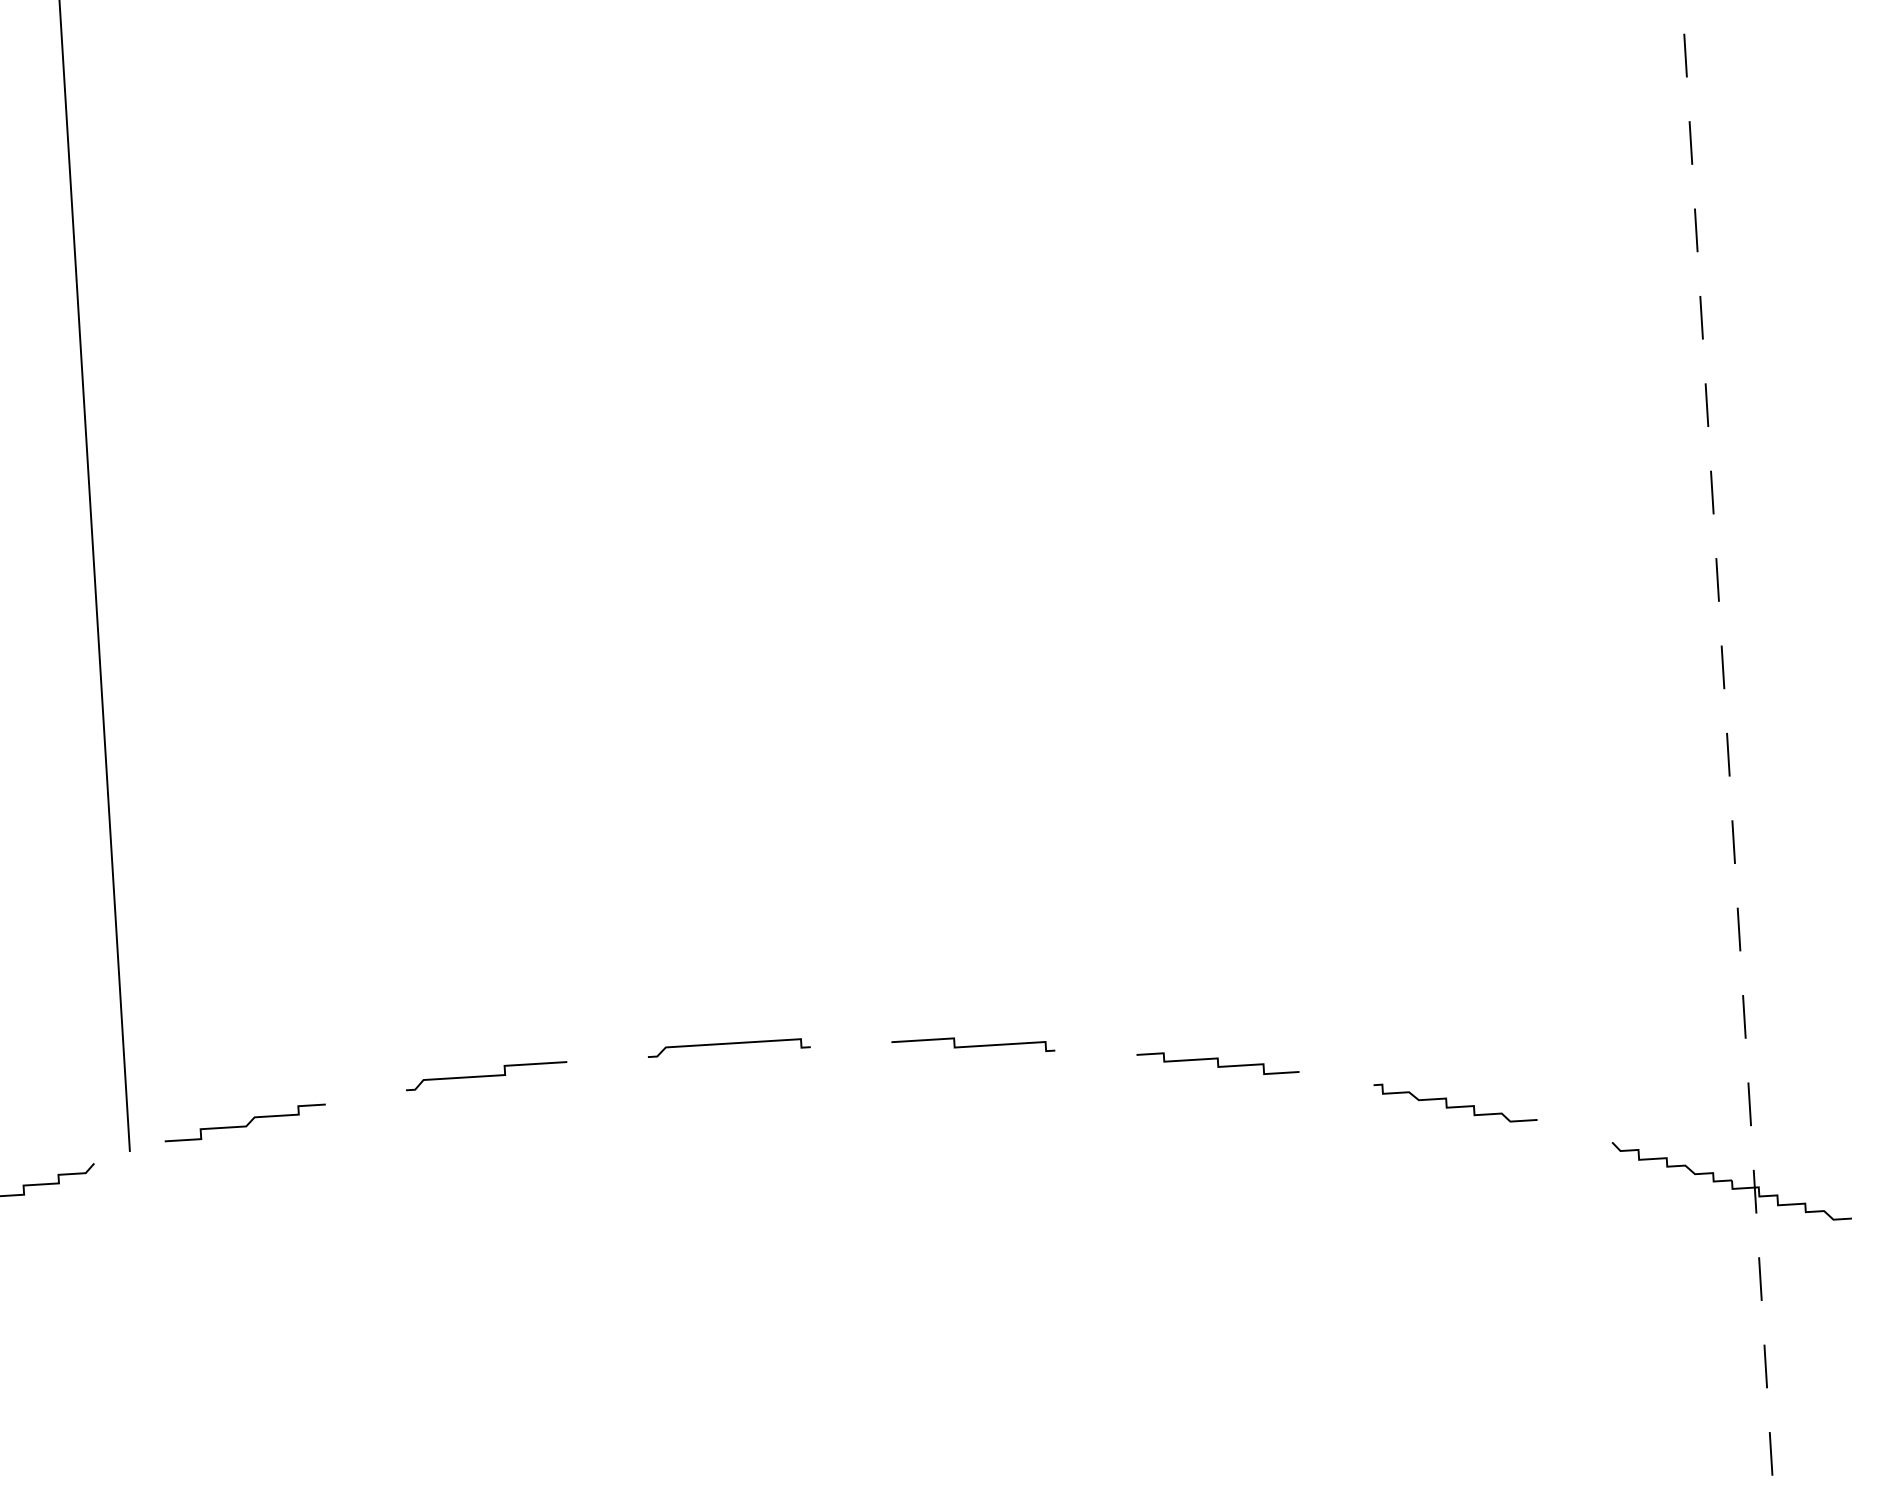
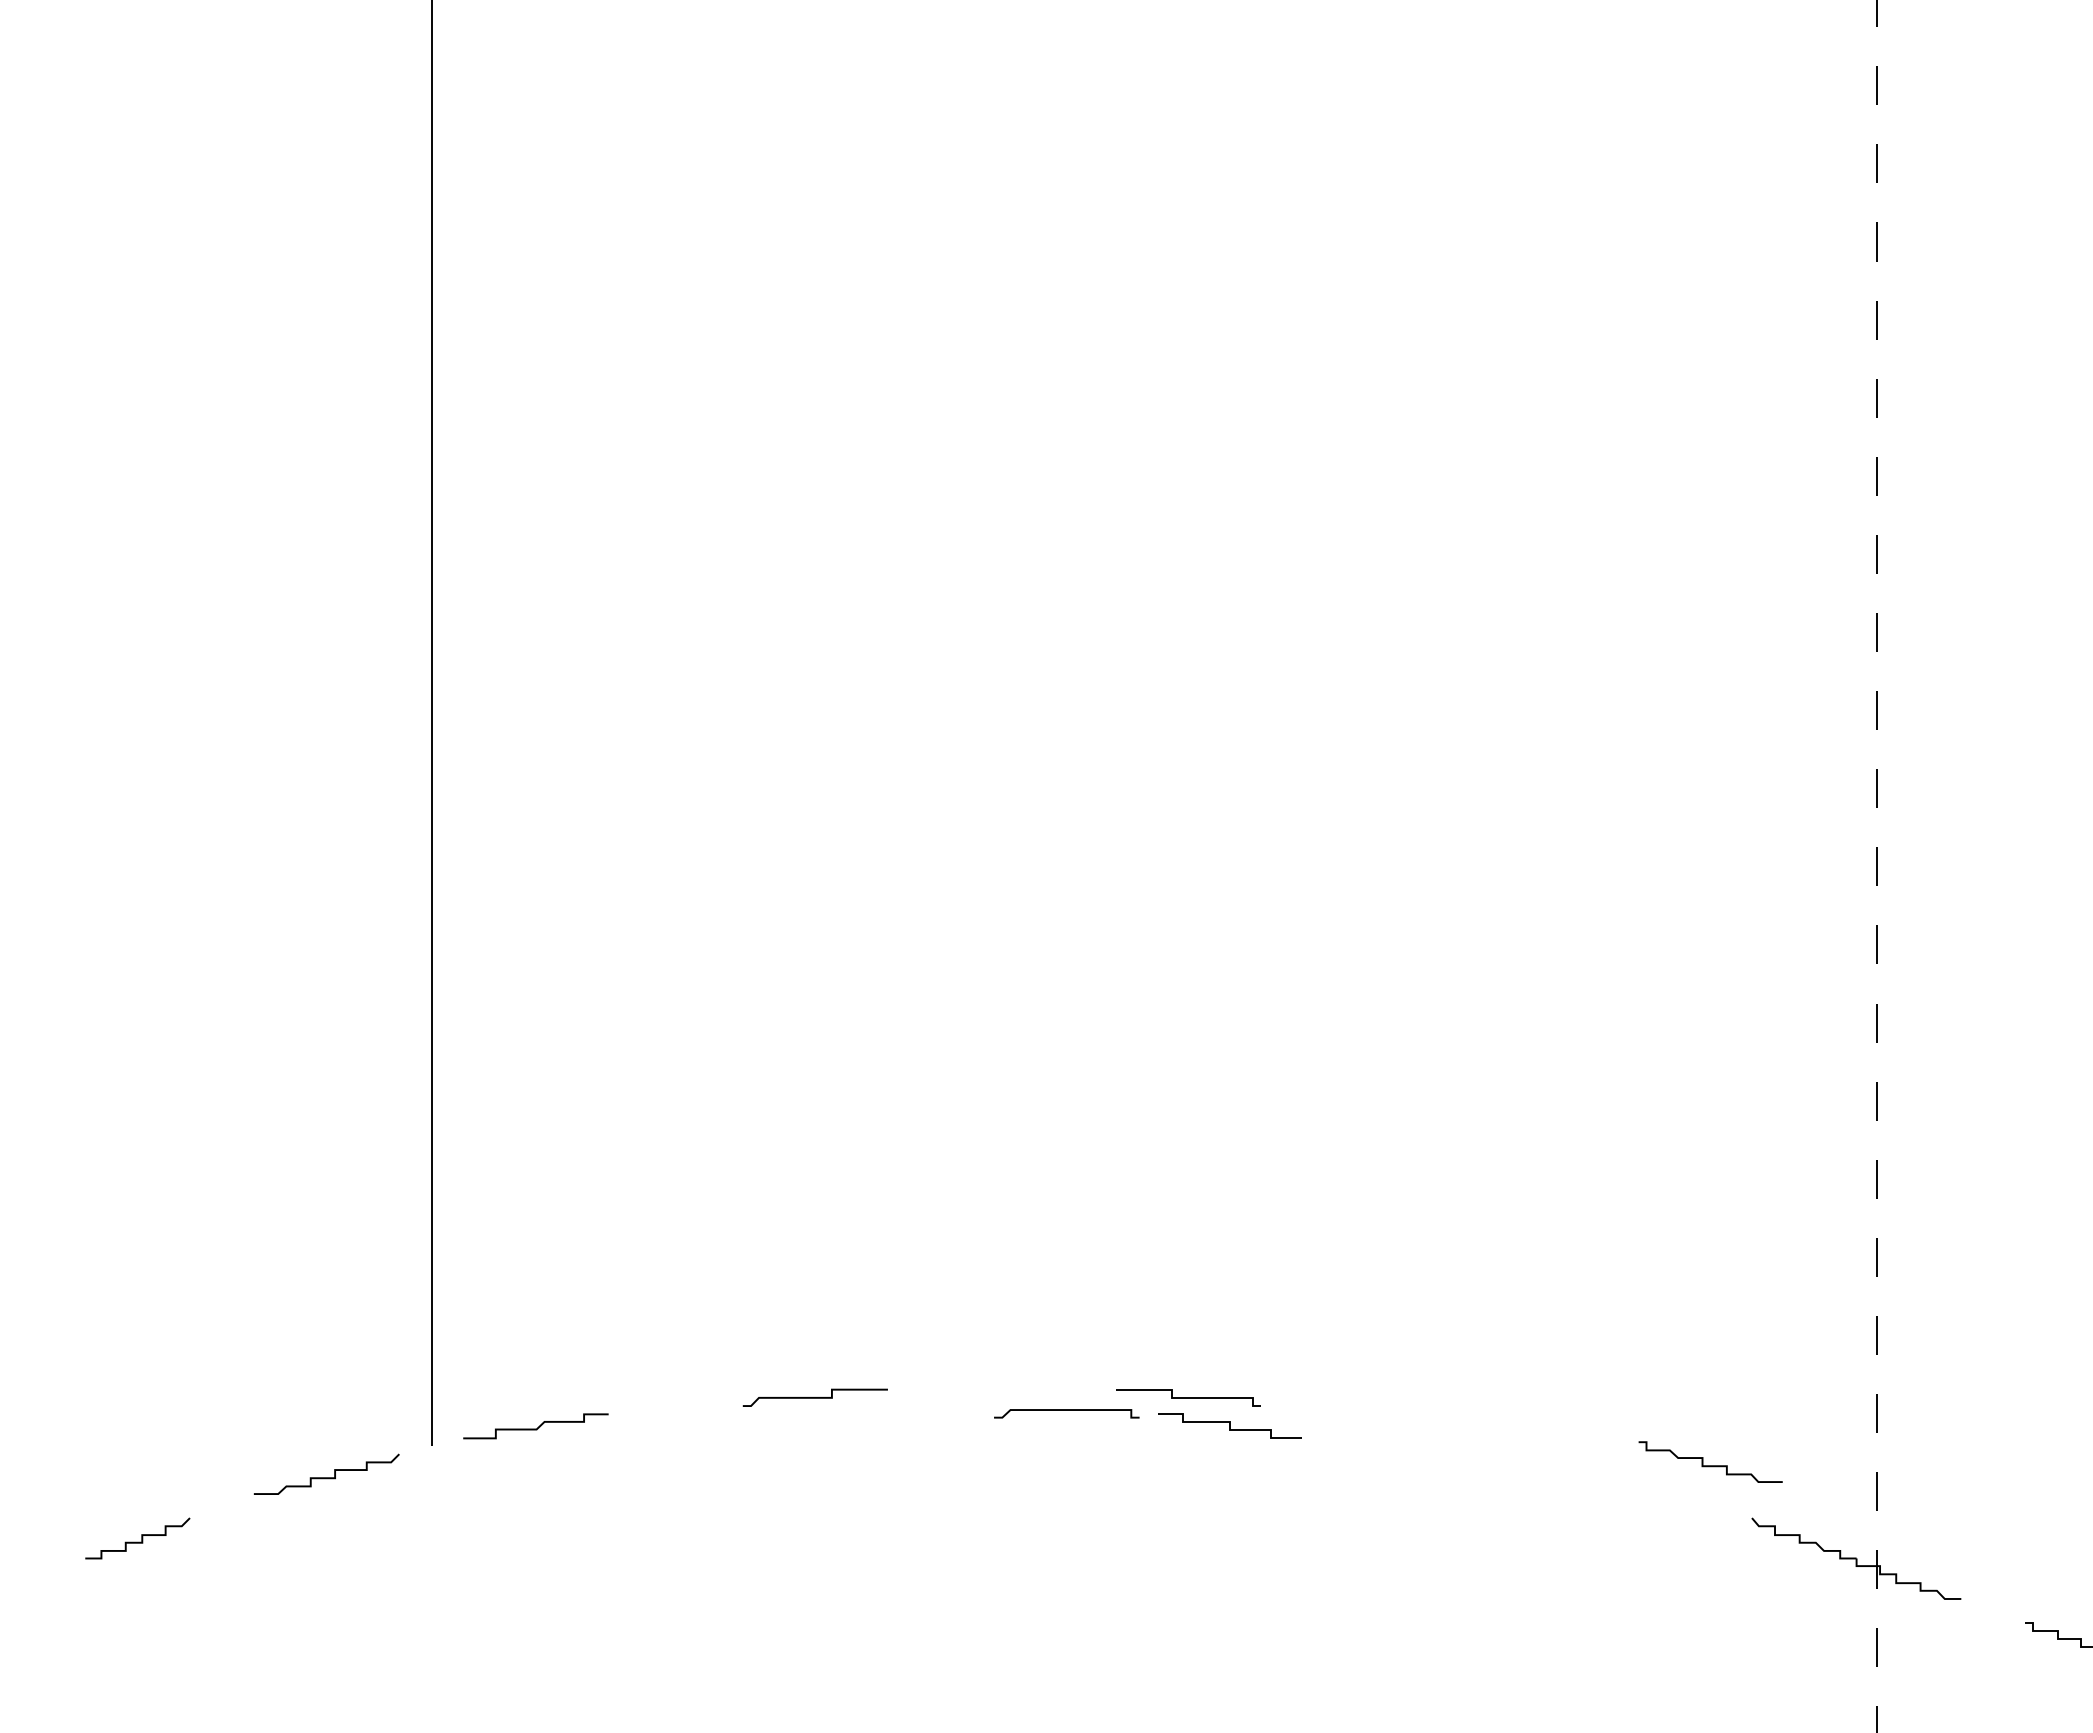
curve: (728, 1044) -> (1066, 1410), moved
curve: (1217, 1062) -> (1229, 1425), moved
curve: (485, 1075) -> (814, 1397), moved
curve: (1455, 1106) -> (1710, 1465), moved

